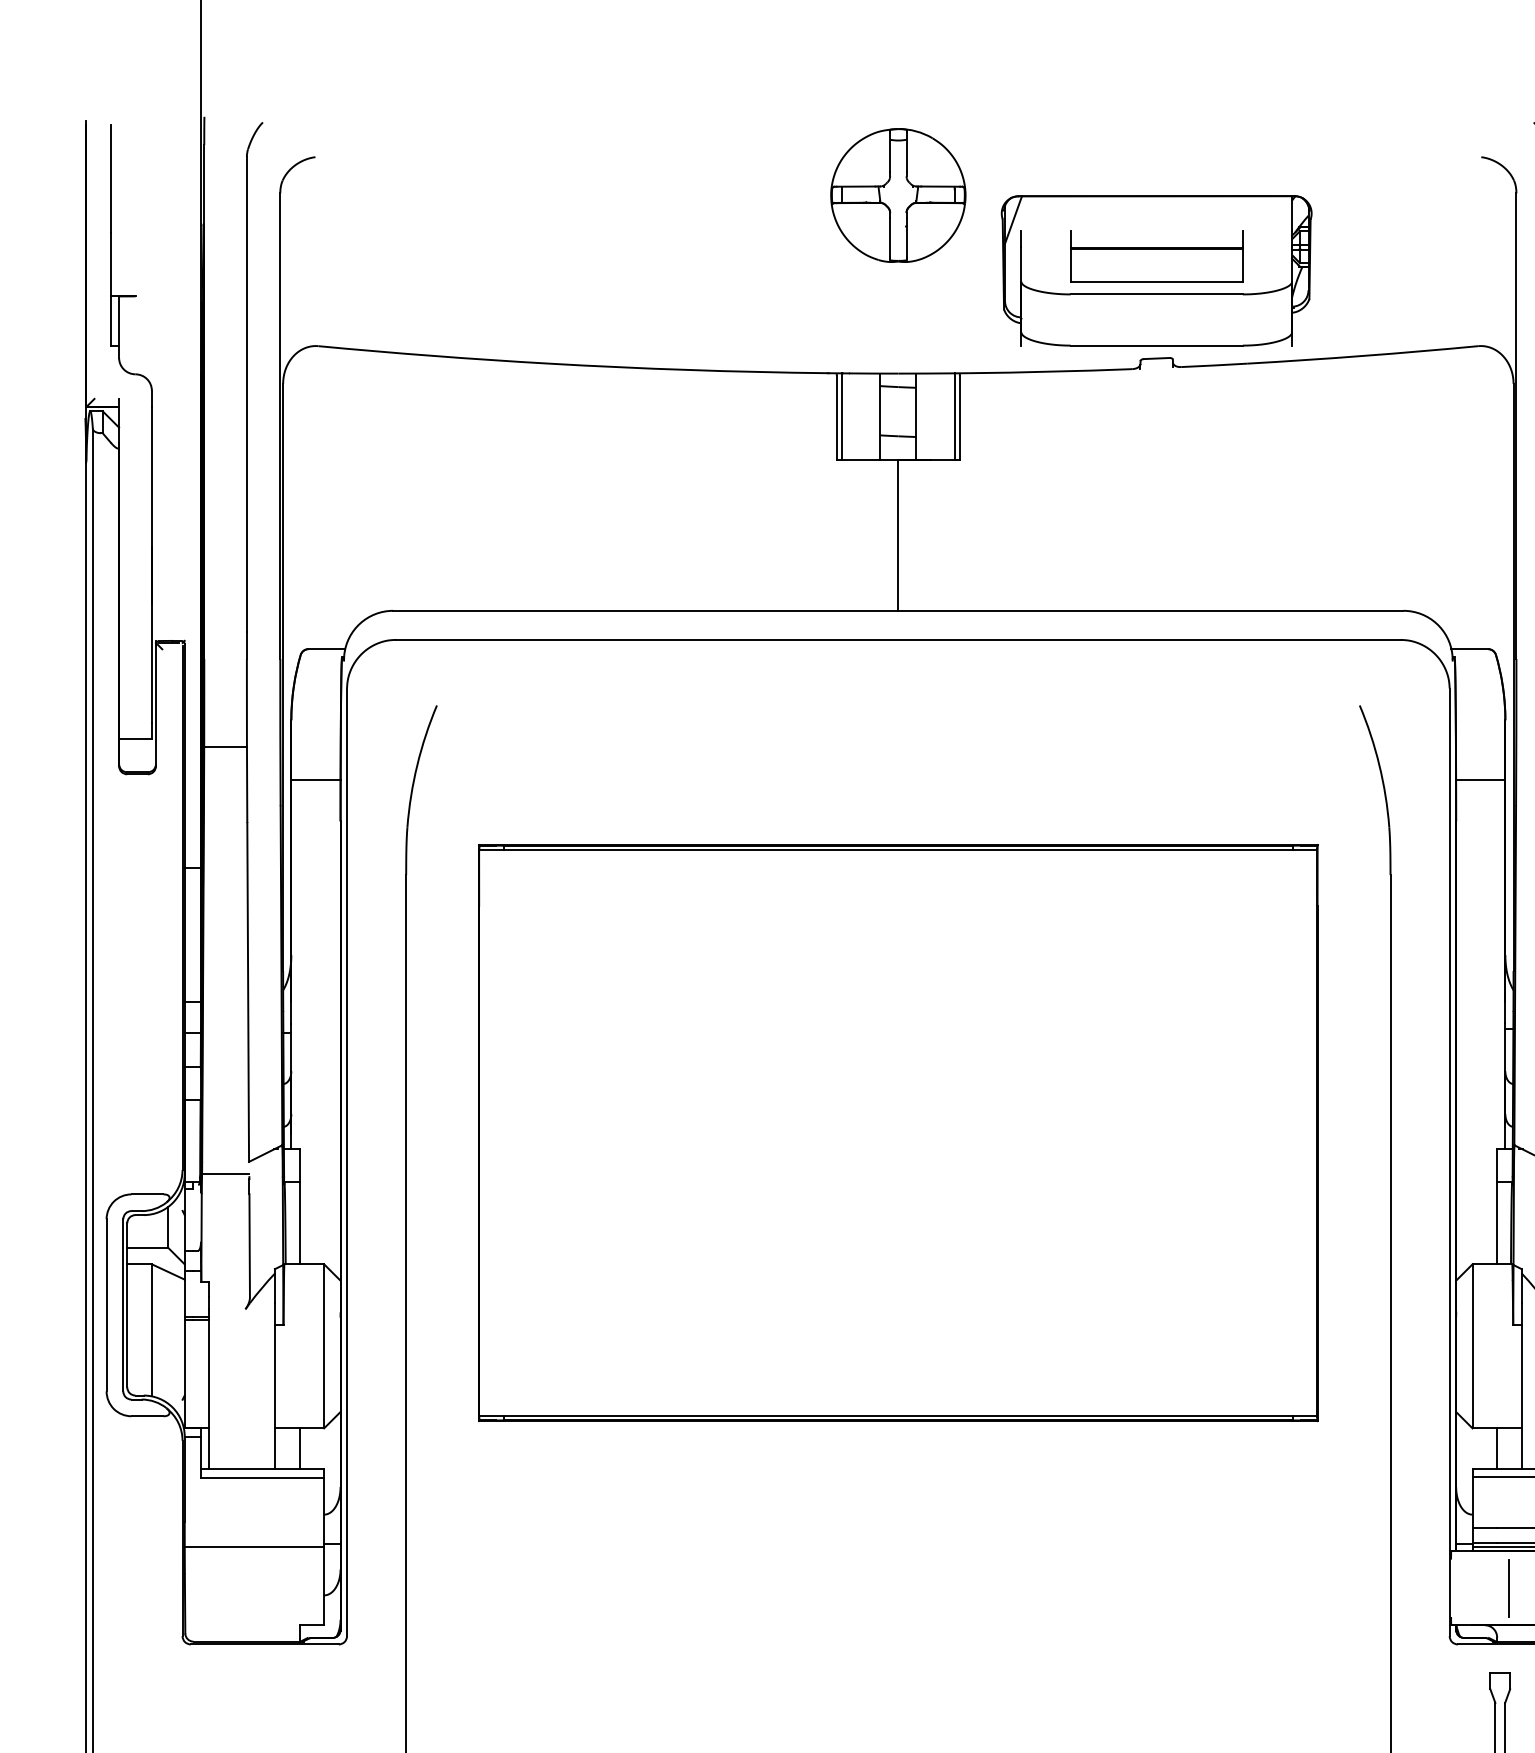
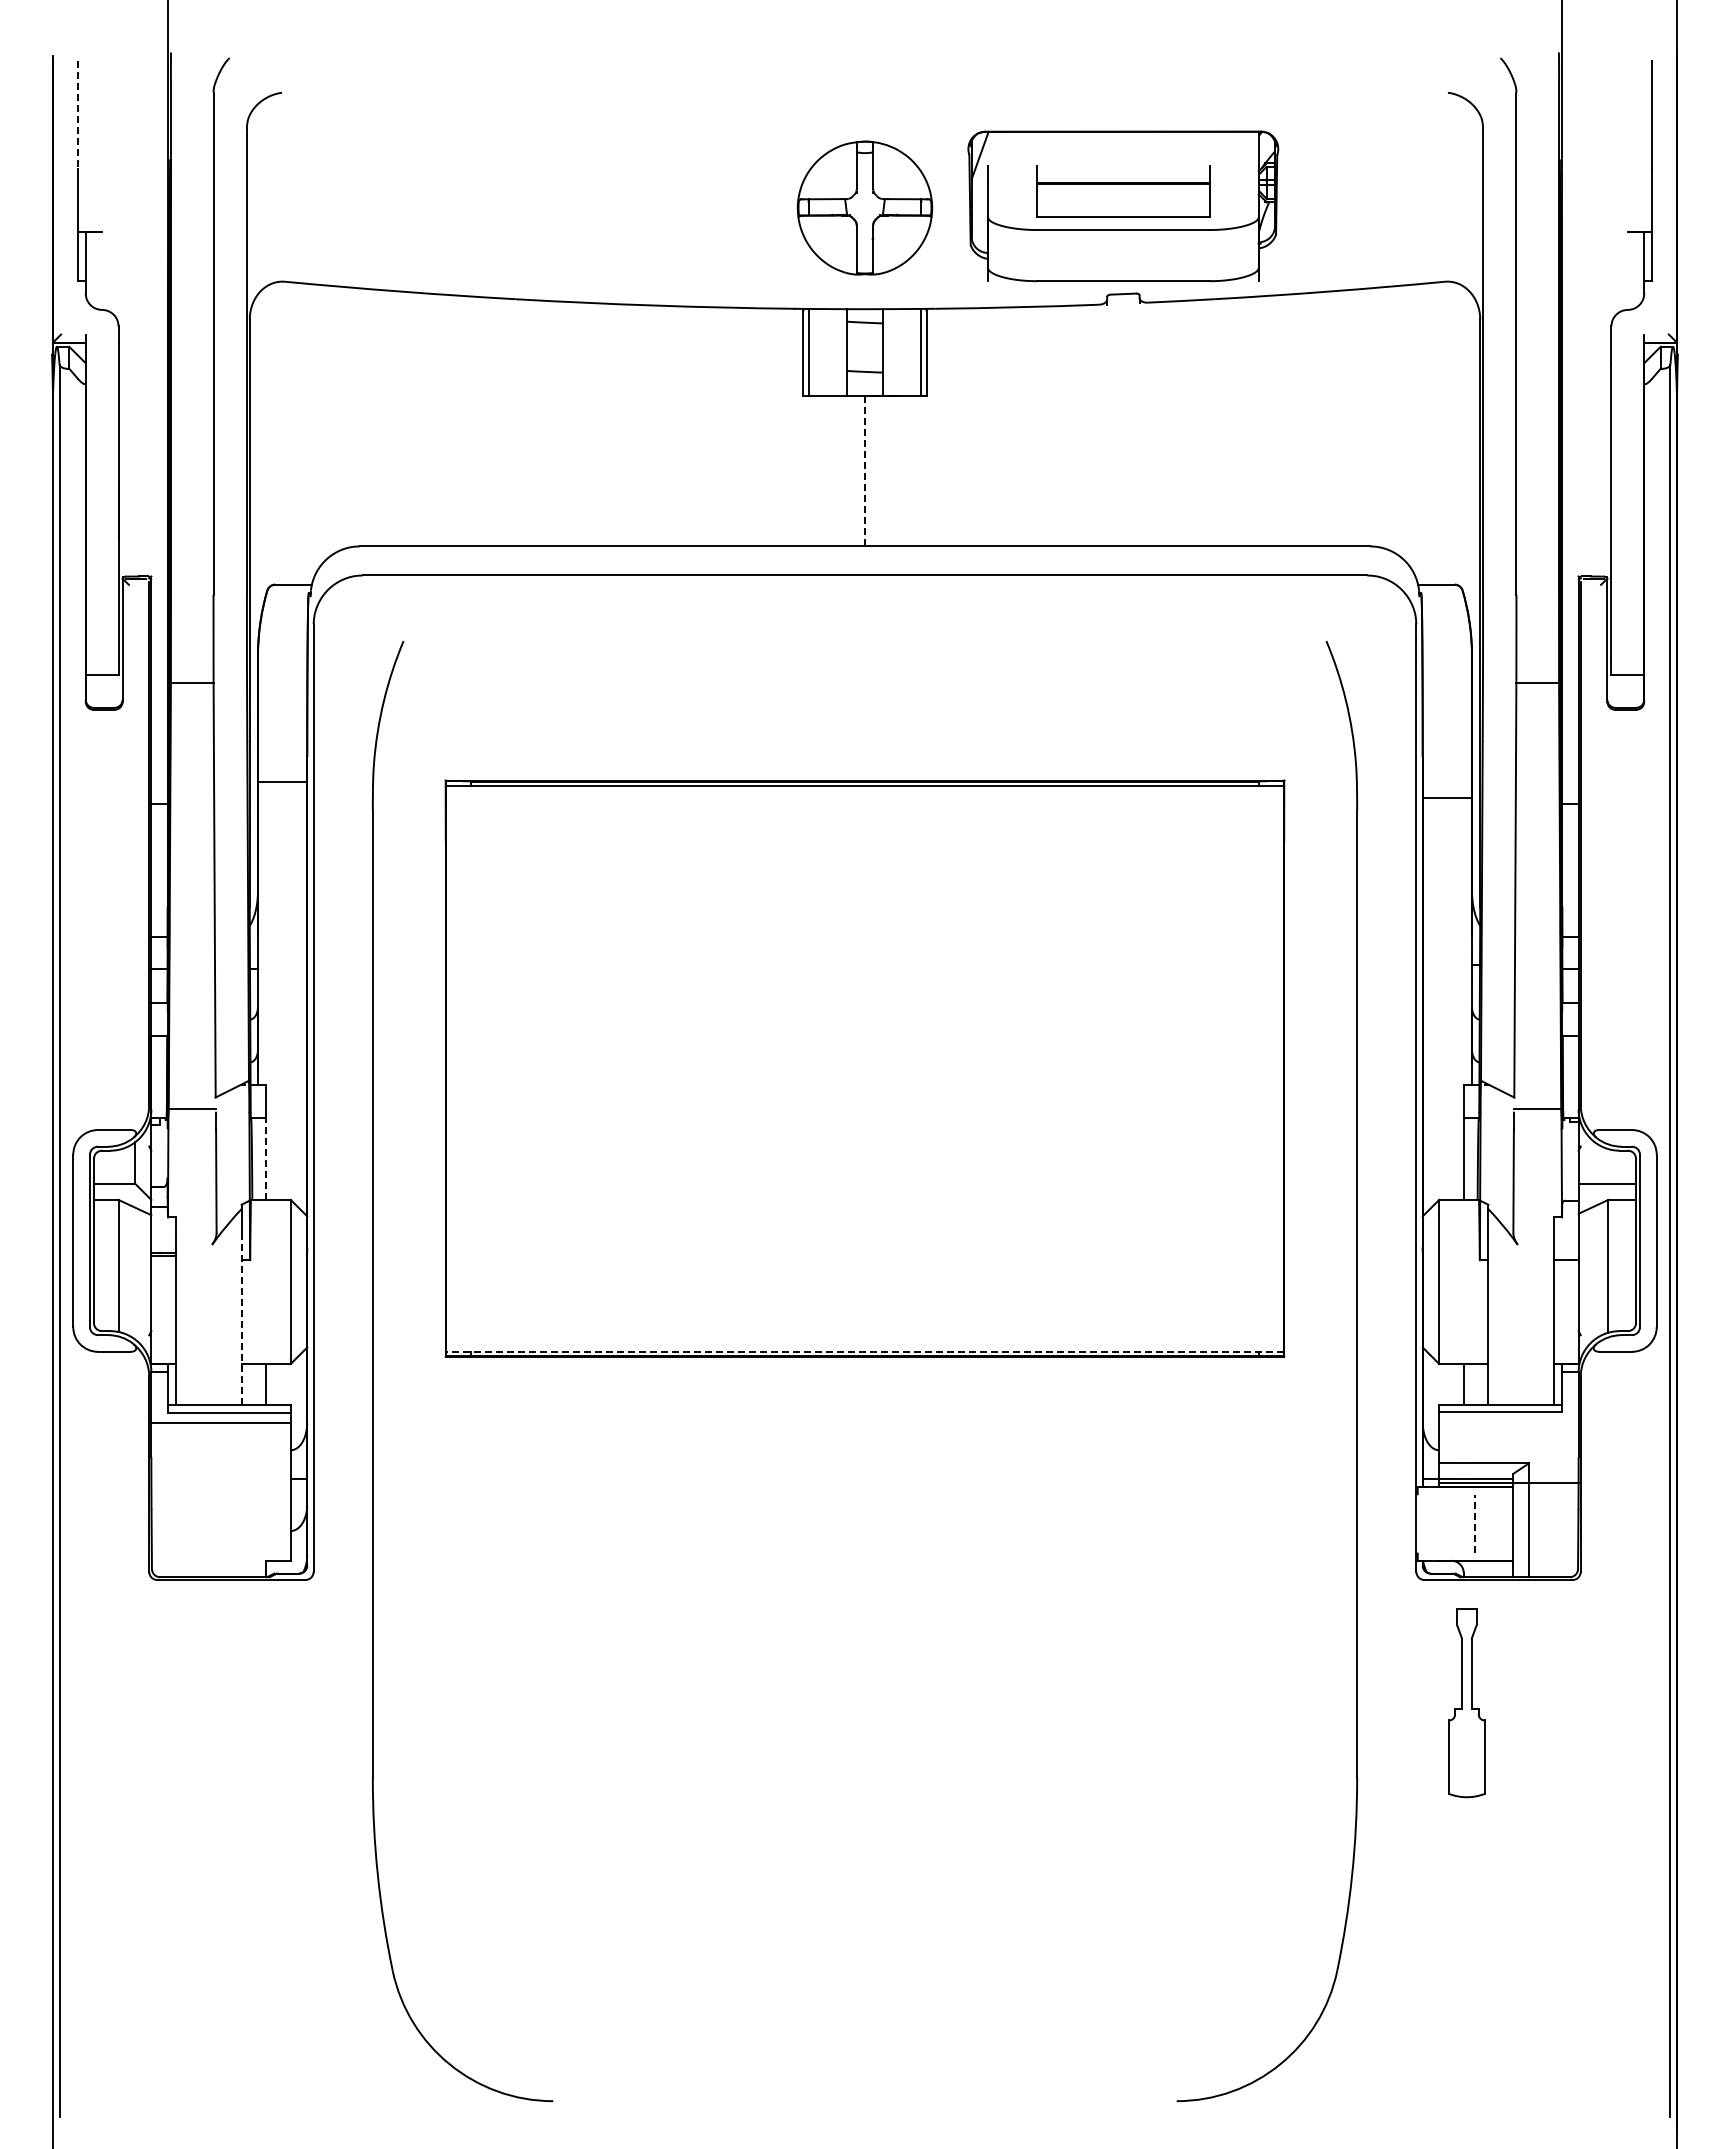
line: (110, 178) -> (77, 114), solid -> dashed
part: (897, 194) -> (864, 207), moved
line: (898, 534) -> (865, 470), solid -> dashed
line: (315, 779) -> (282, 781), moved
line: (1479, 779) -> (1446, 797), moved
line: (299, 1222) -> (266, 1158), solid -> dashed
line: (274, 1385) -> (241, 1321), solid -> dashed
line: (897, 1415) -> (864, 1351), solid -> dashed
line: (253, 1546) -> (220, 1422), moved
line: (1508, 1587) -> (1475, 1523), solid -> dashed

